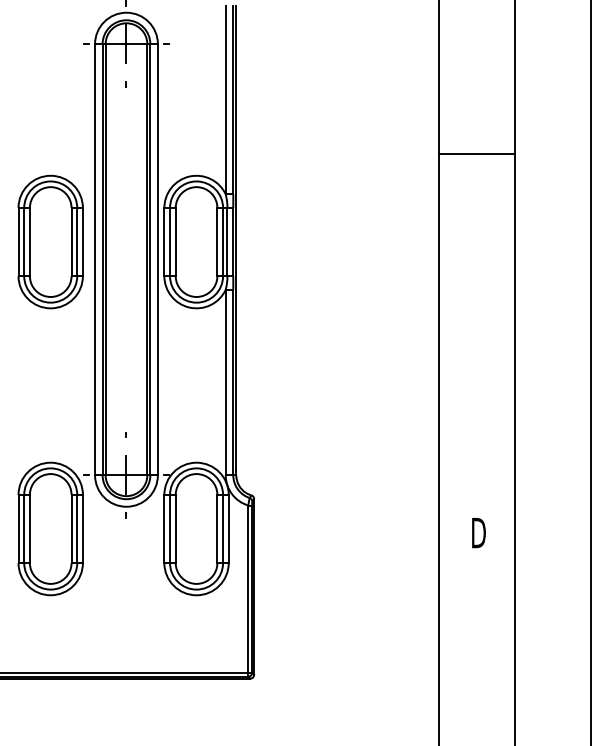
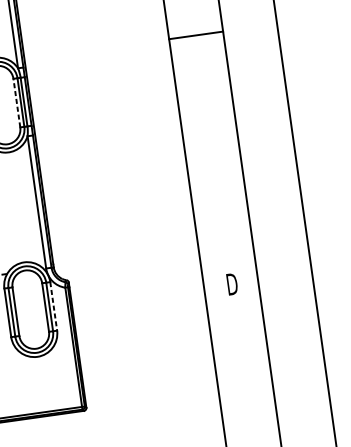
line: (477, 153) -> (196, 35), moved
line: (217, 241) -> (16, 102), solid -> dashed
line: (228, 529) -> (53, 306), solid -> dashed

